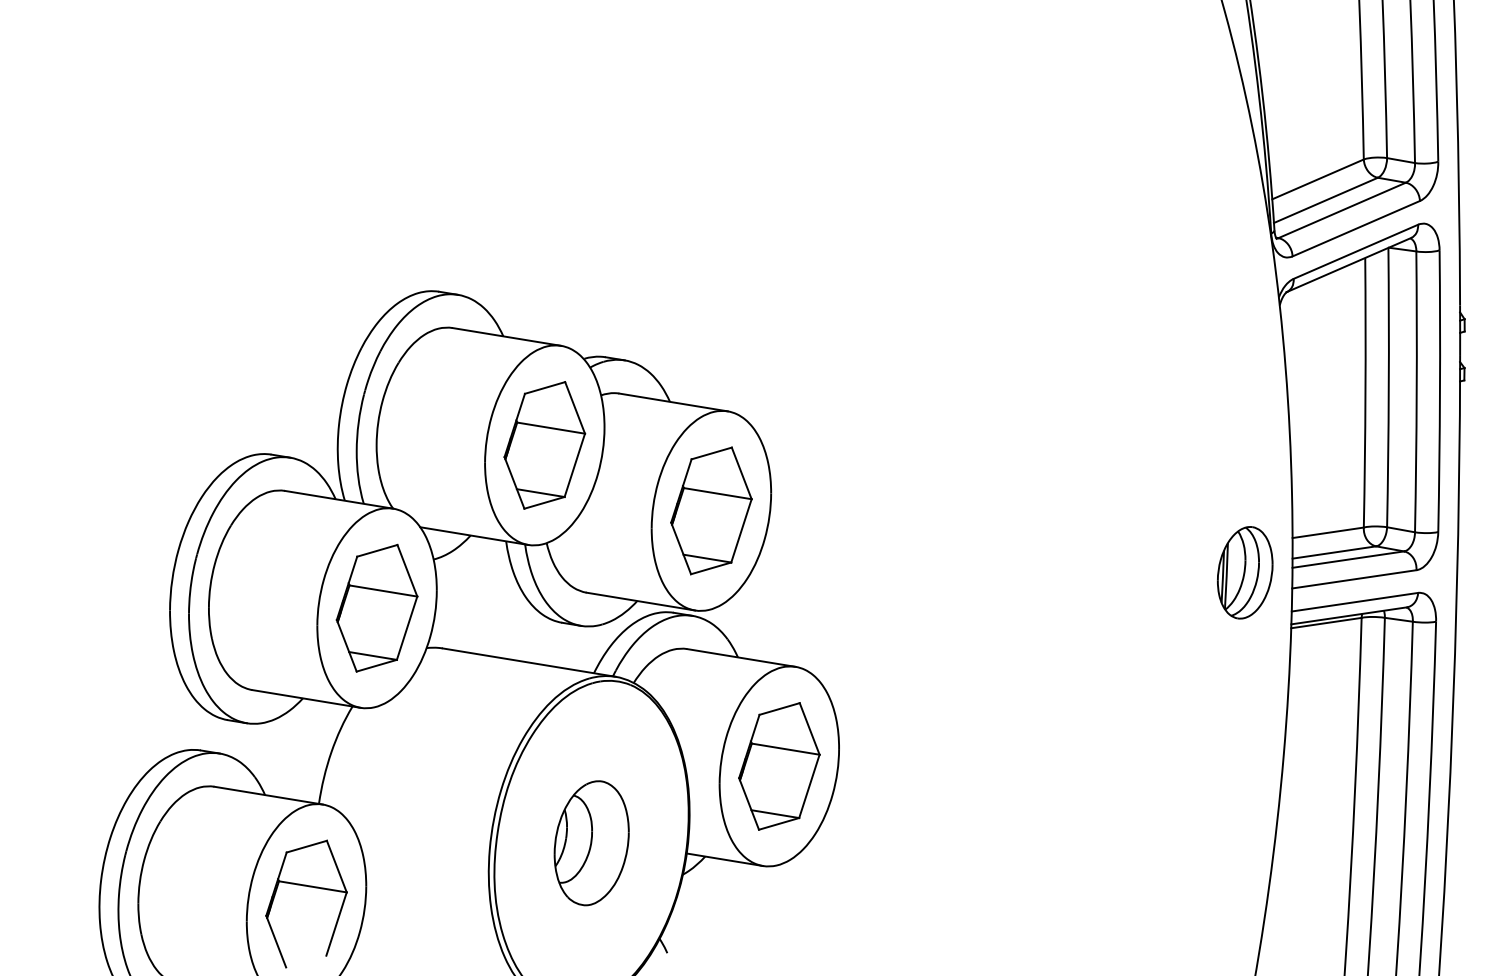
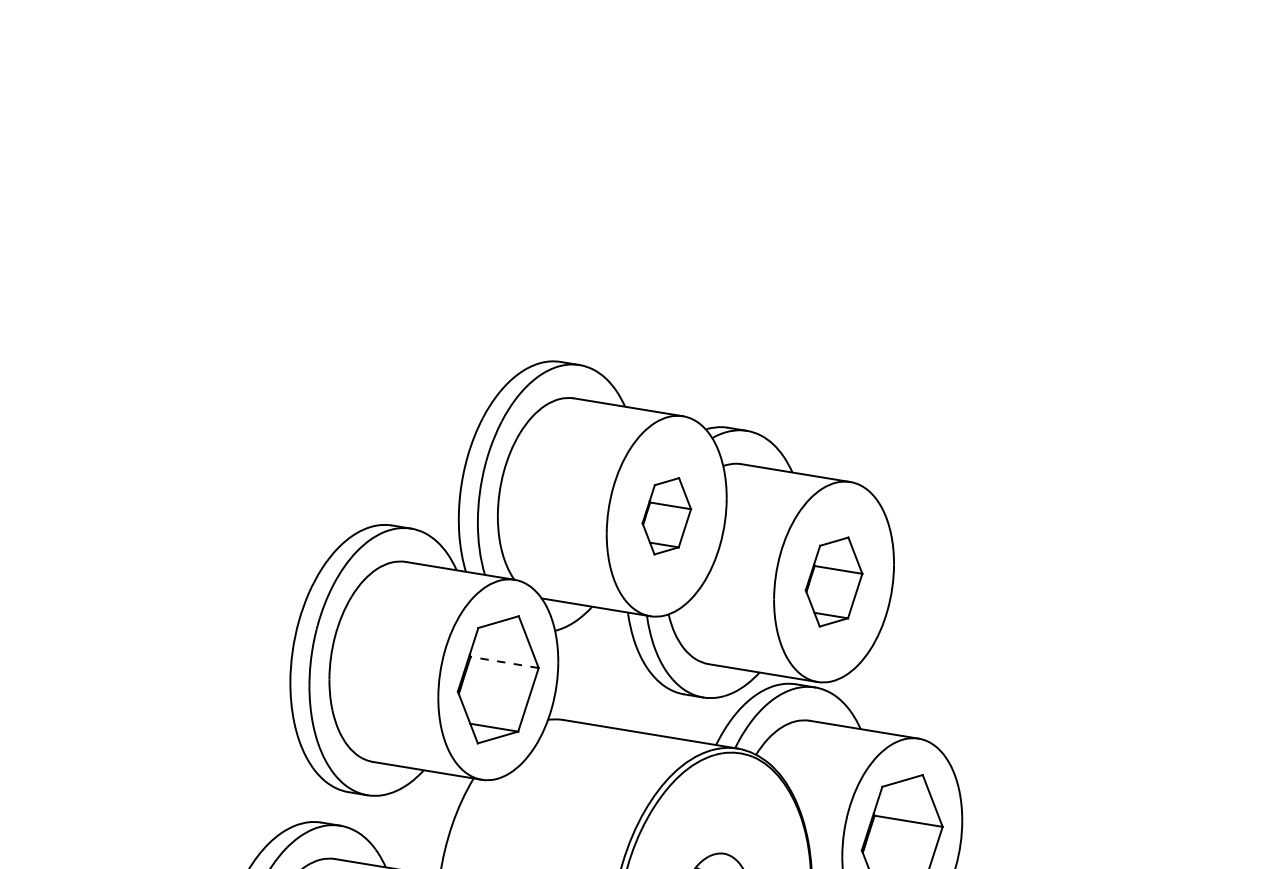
part: (544, 445) -> (666, 516), size x0.6
part: (711, 510) -> (834, 581), size x0.7
line: (382, 590) -> (503, 661), solid -> dashed

